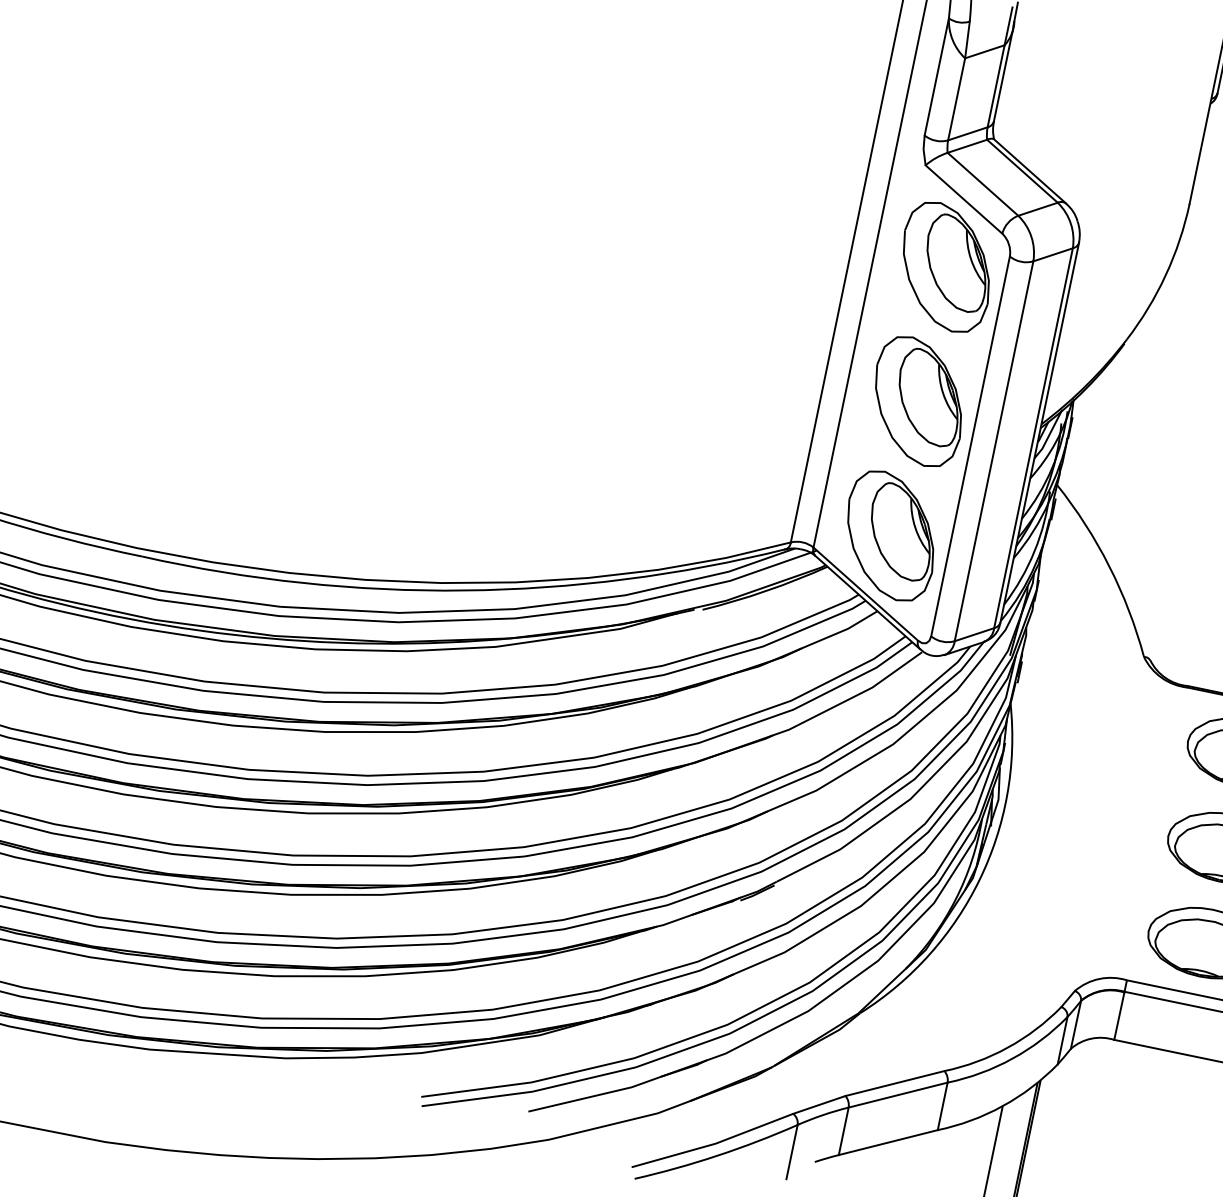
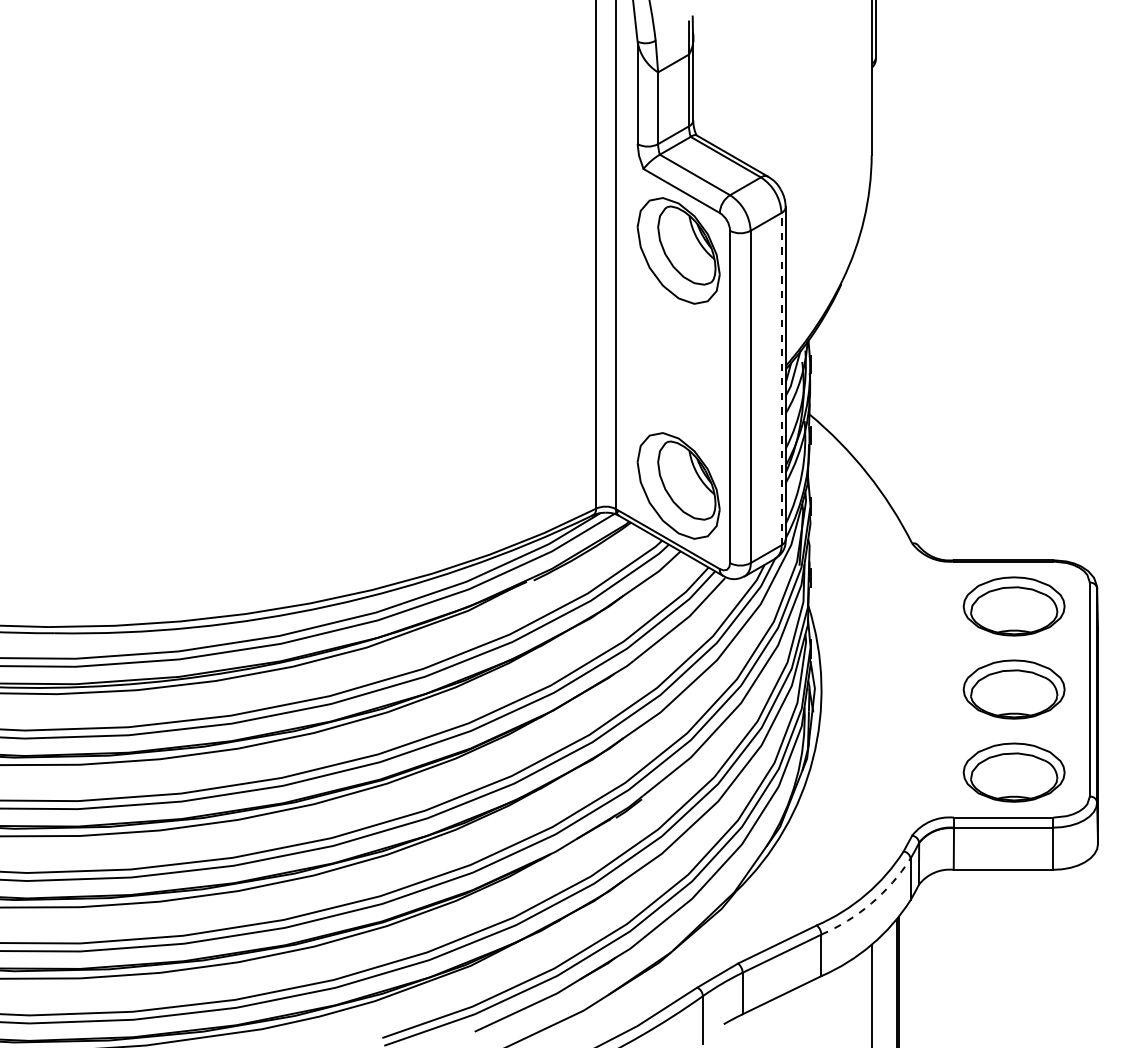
part: (918, 401) -> (678, 368), removed
line: (1033, 437) -> (781, 378), solid -> dashed
arc: (1012, 1058) -> (871, 903), solid -> dashed

